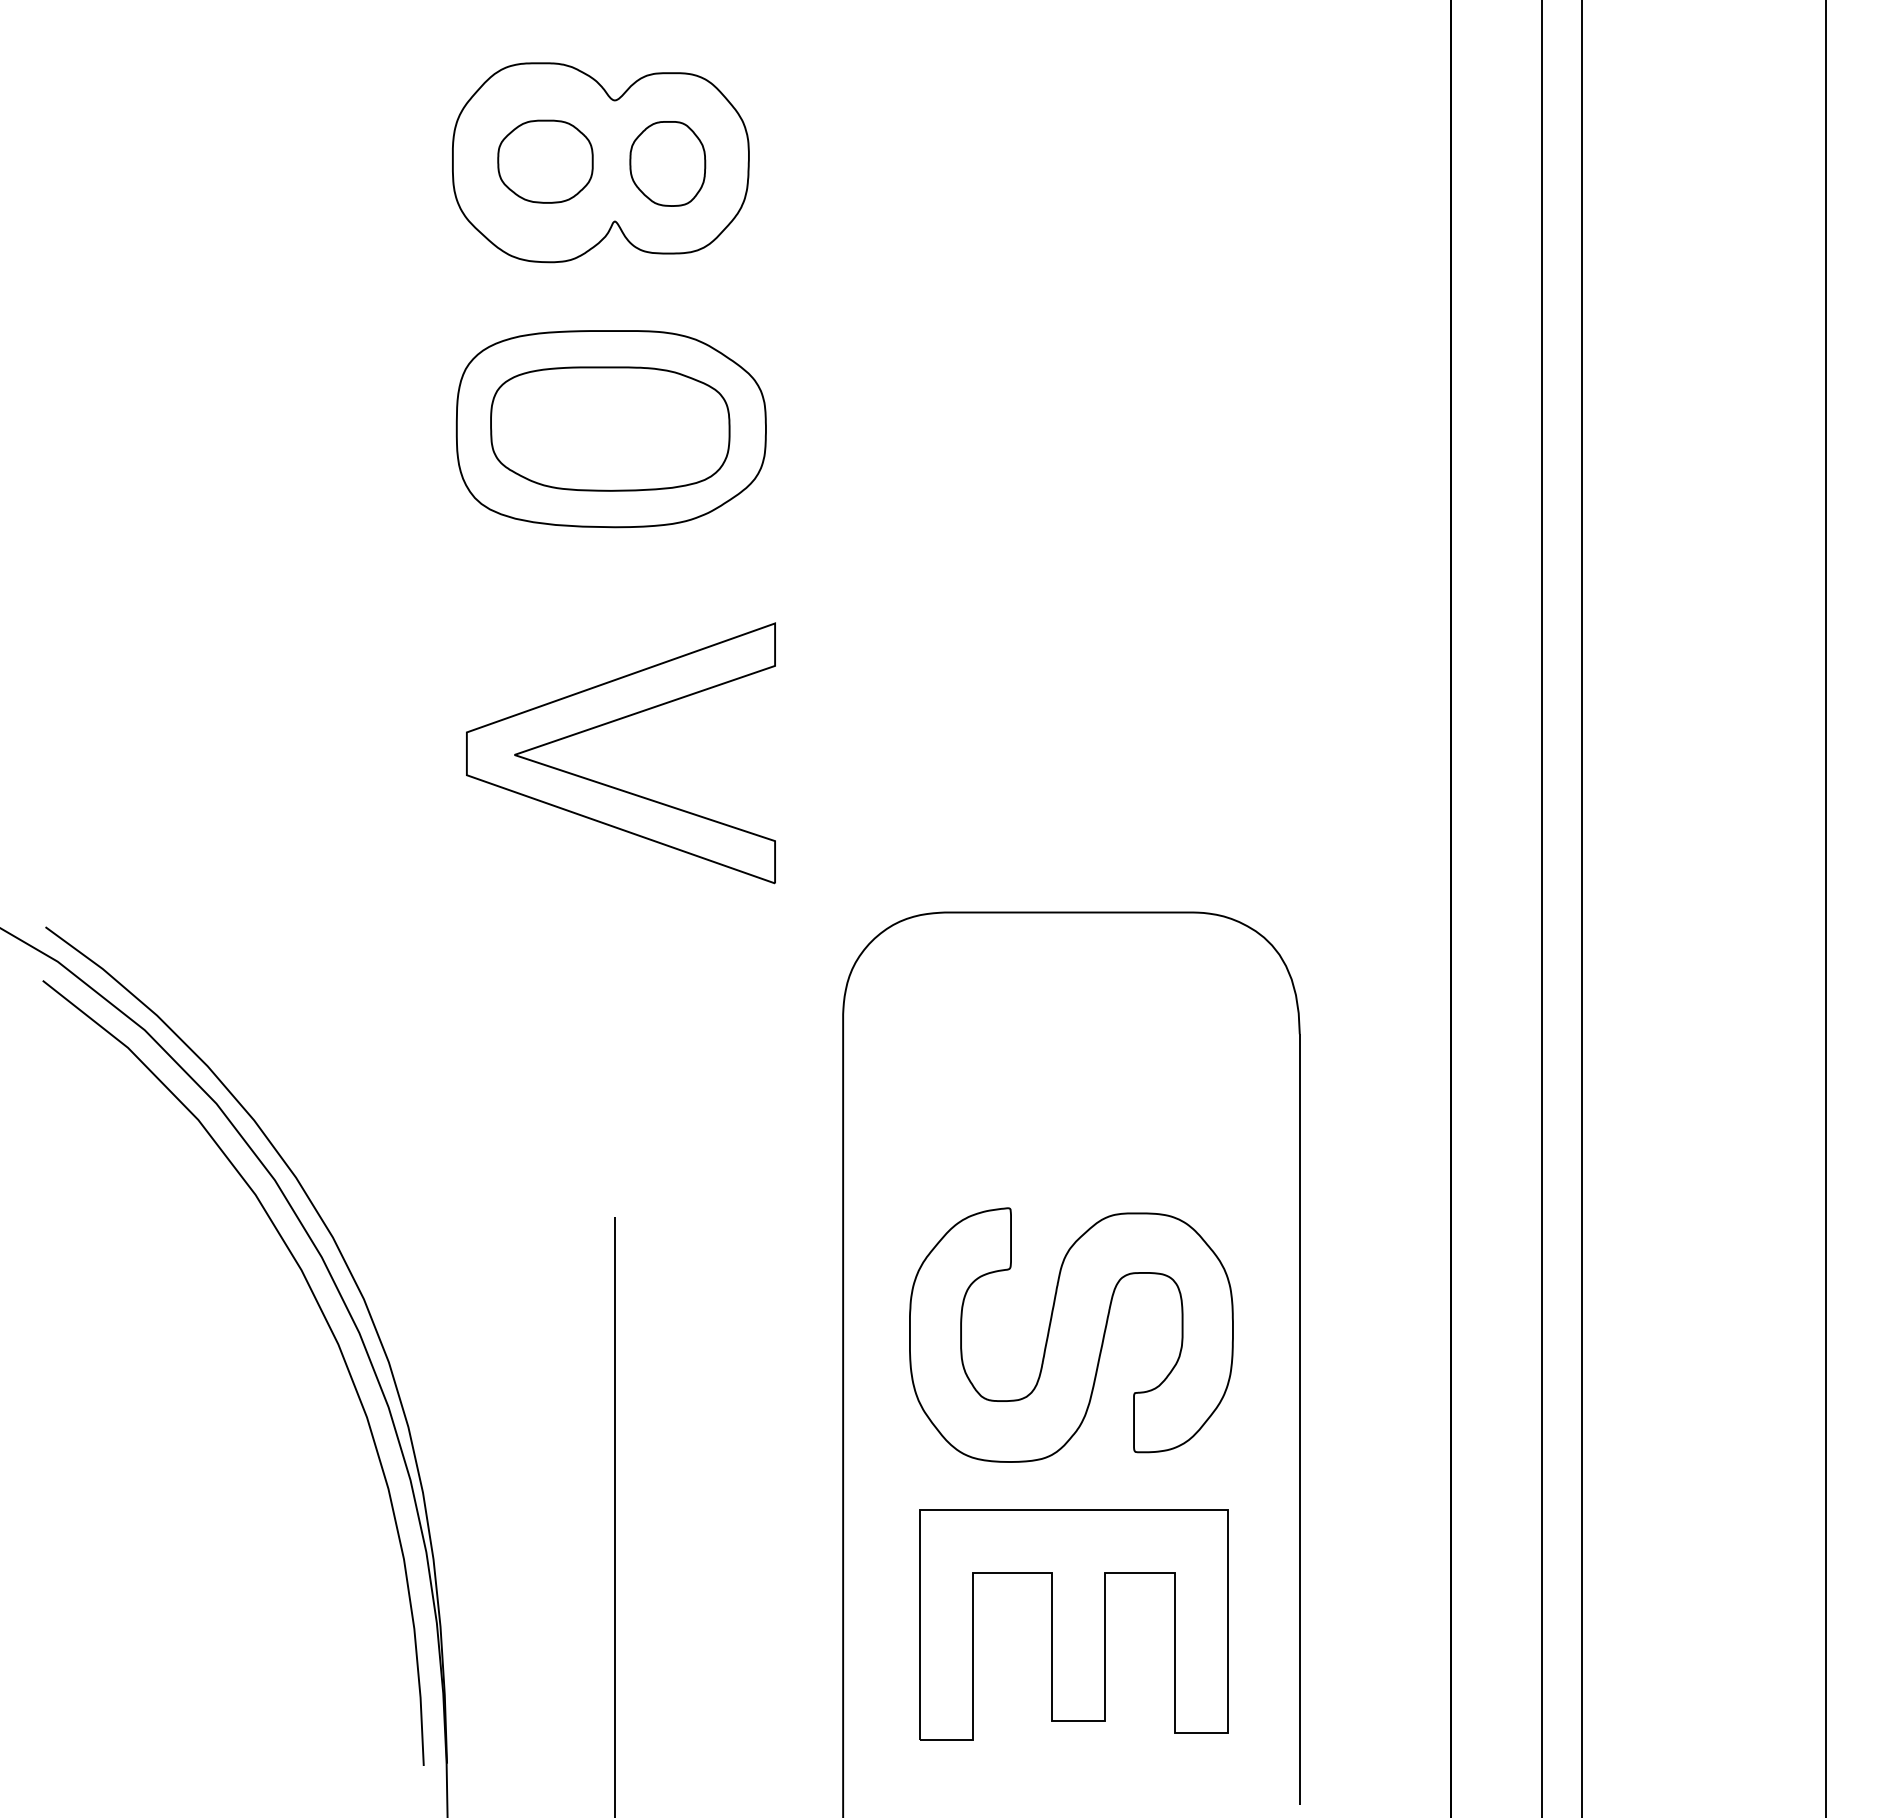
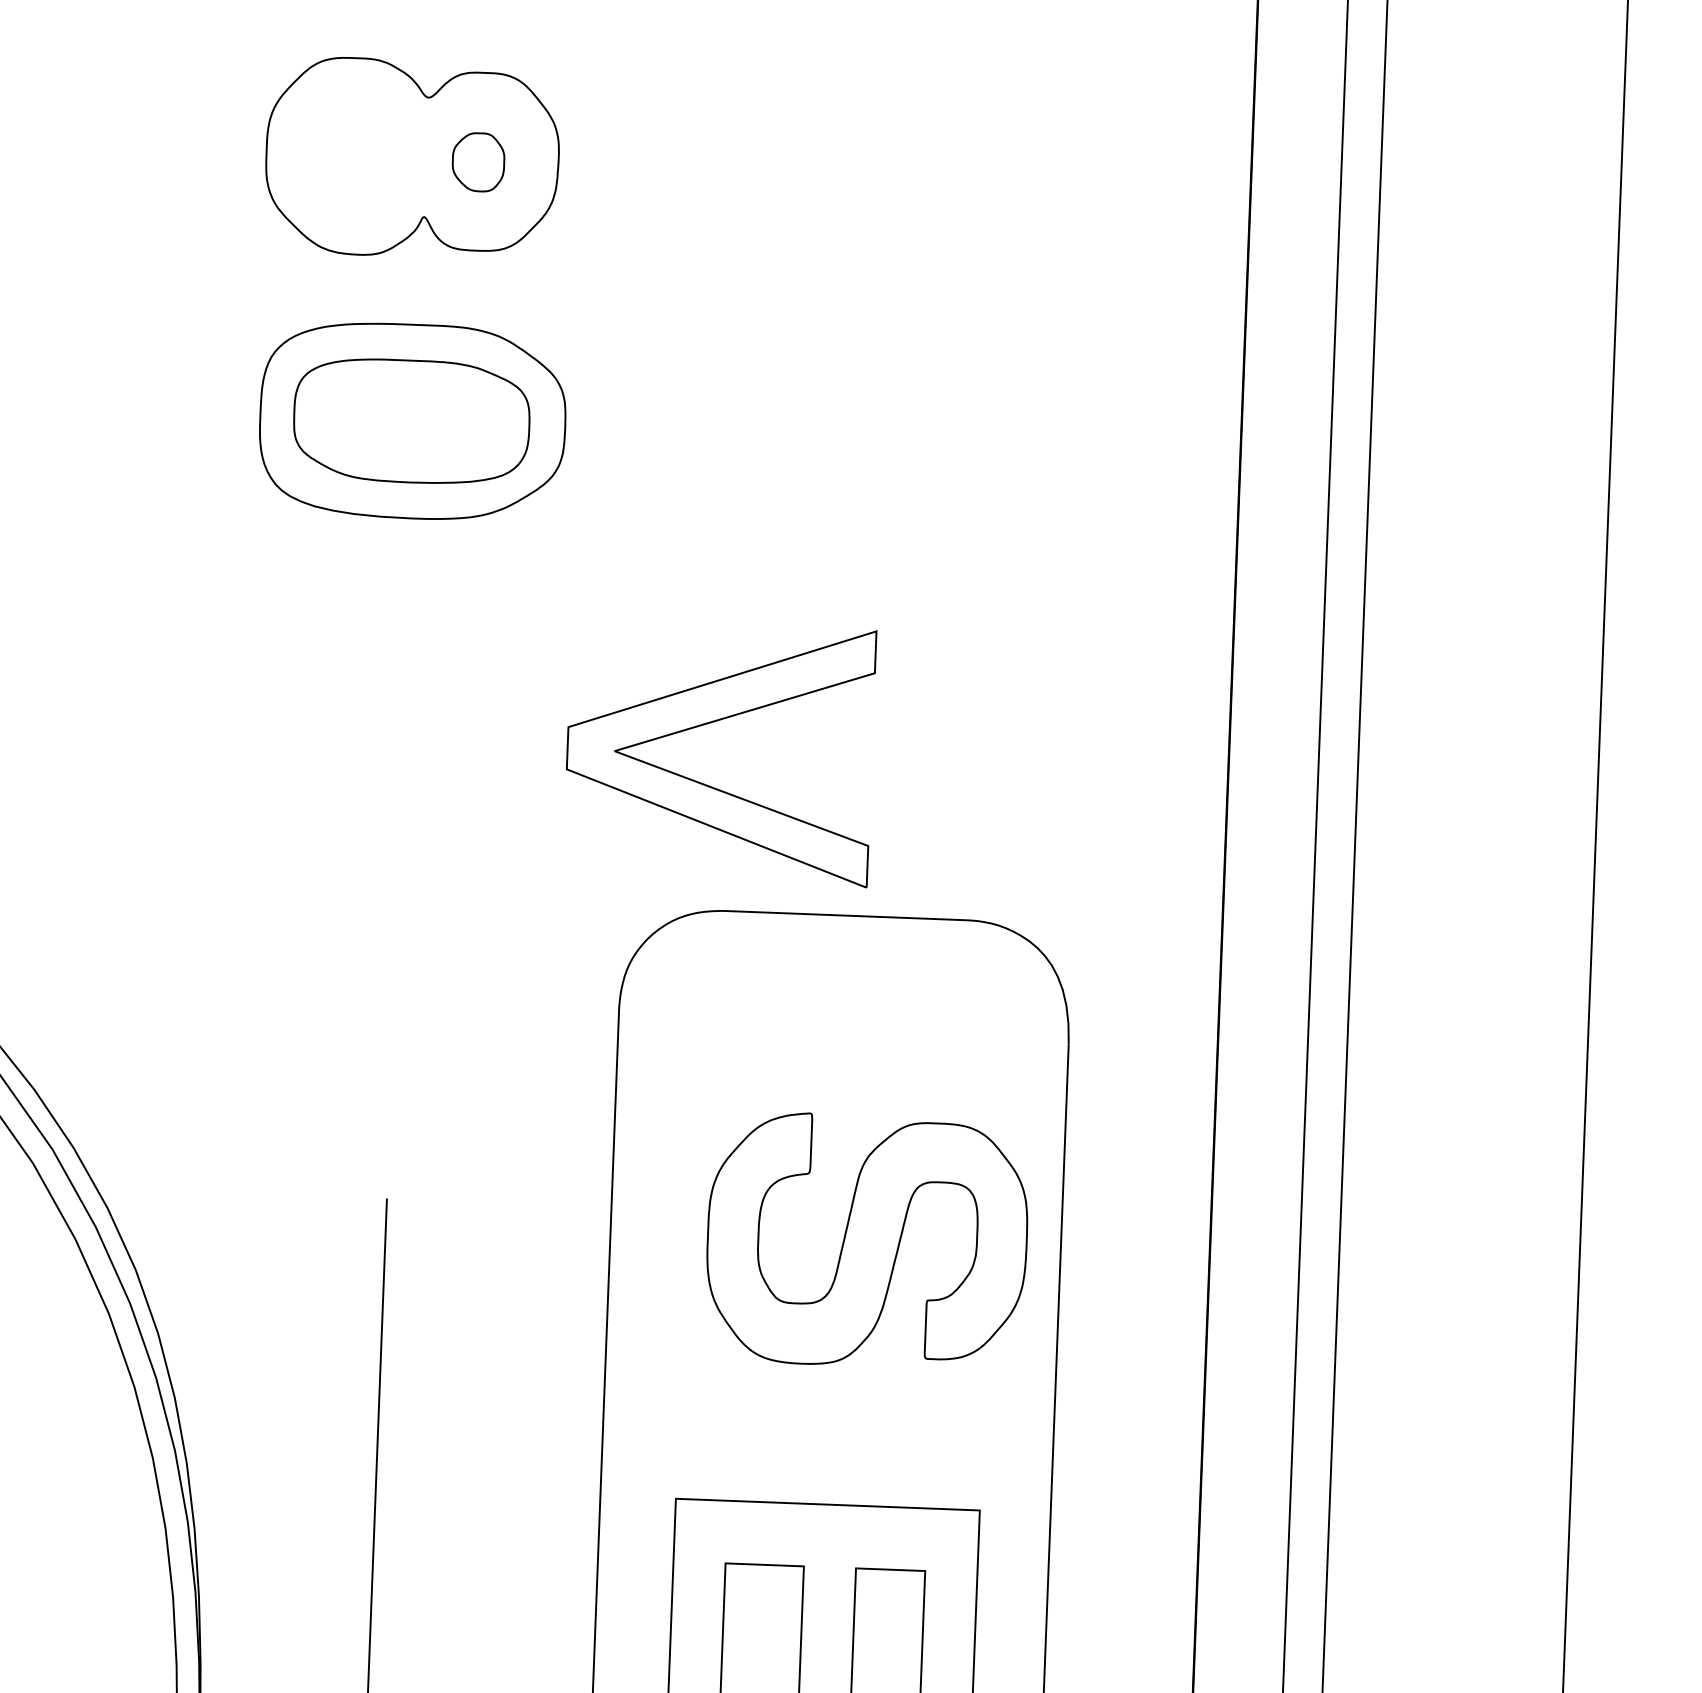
part: (545, 161) -> (357, 155), removed
part: (667, 163) -> (478, 161), size x0.7
part: (610, 723) -> (710, 723), moved
part: (1071, 1334) -> (867, 1240), moved

